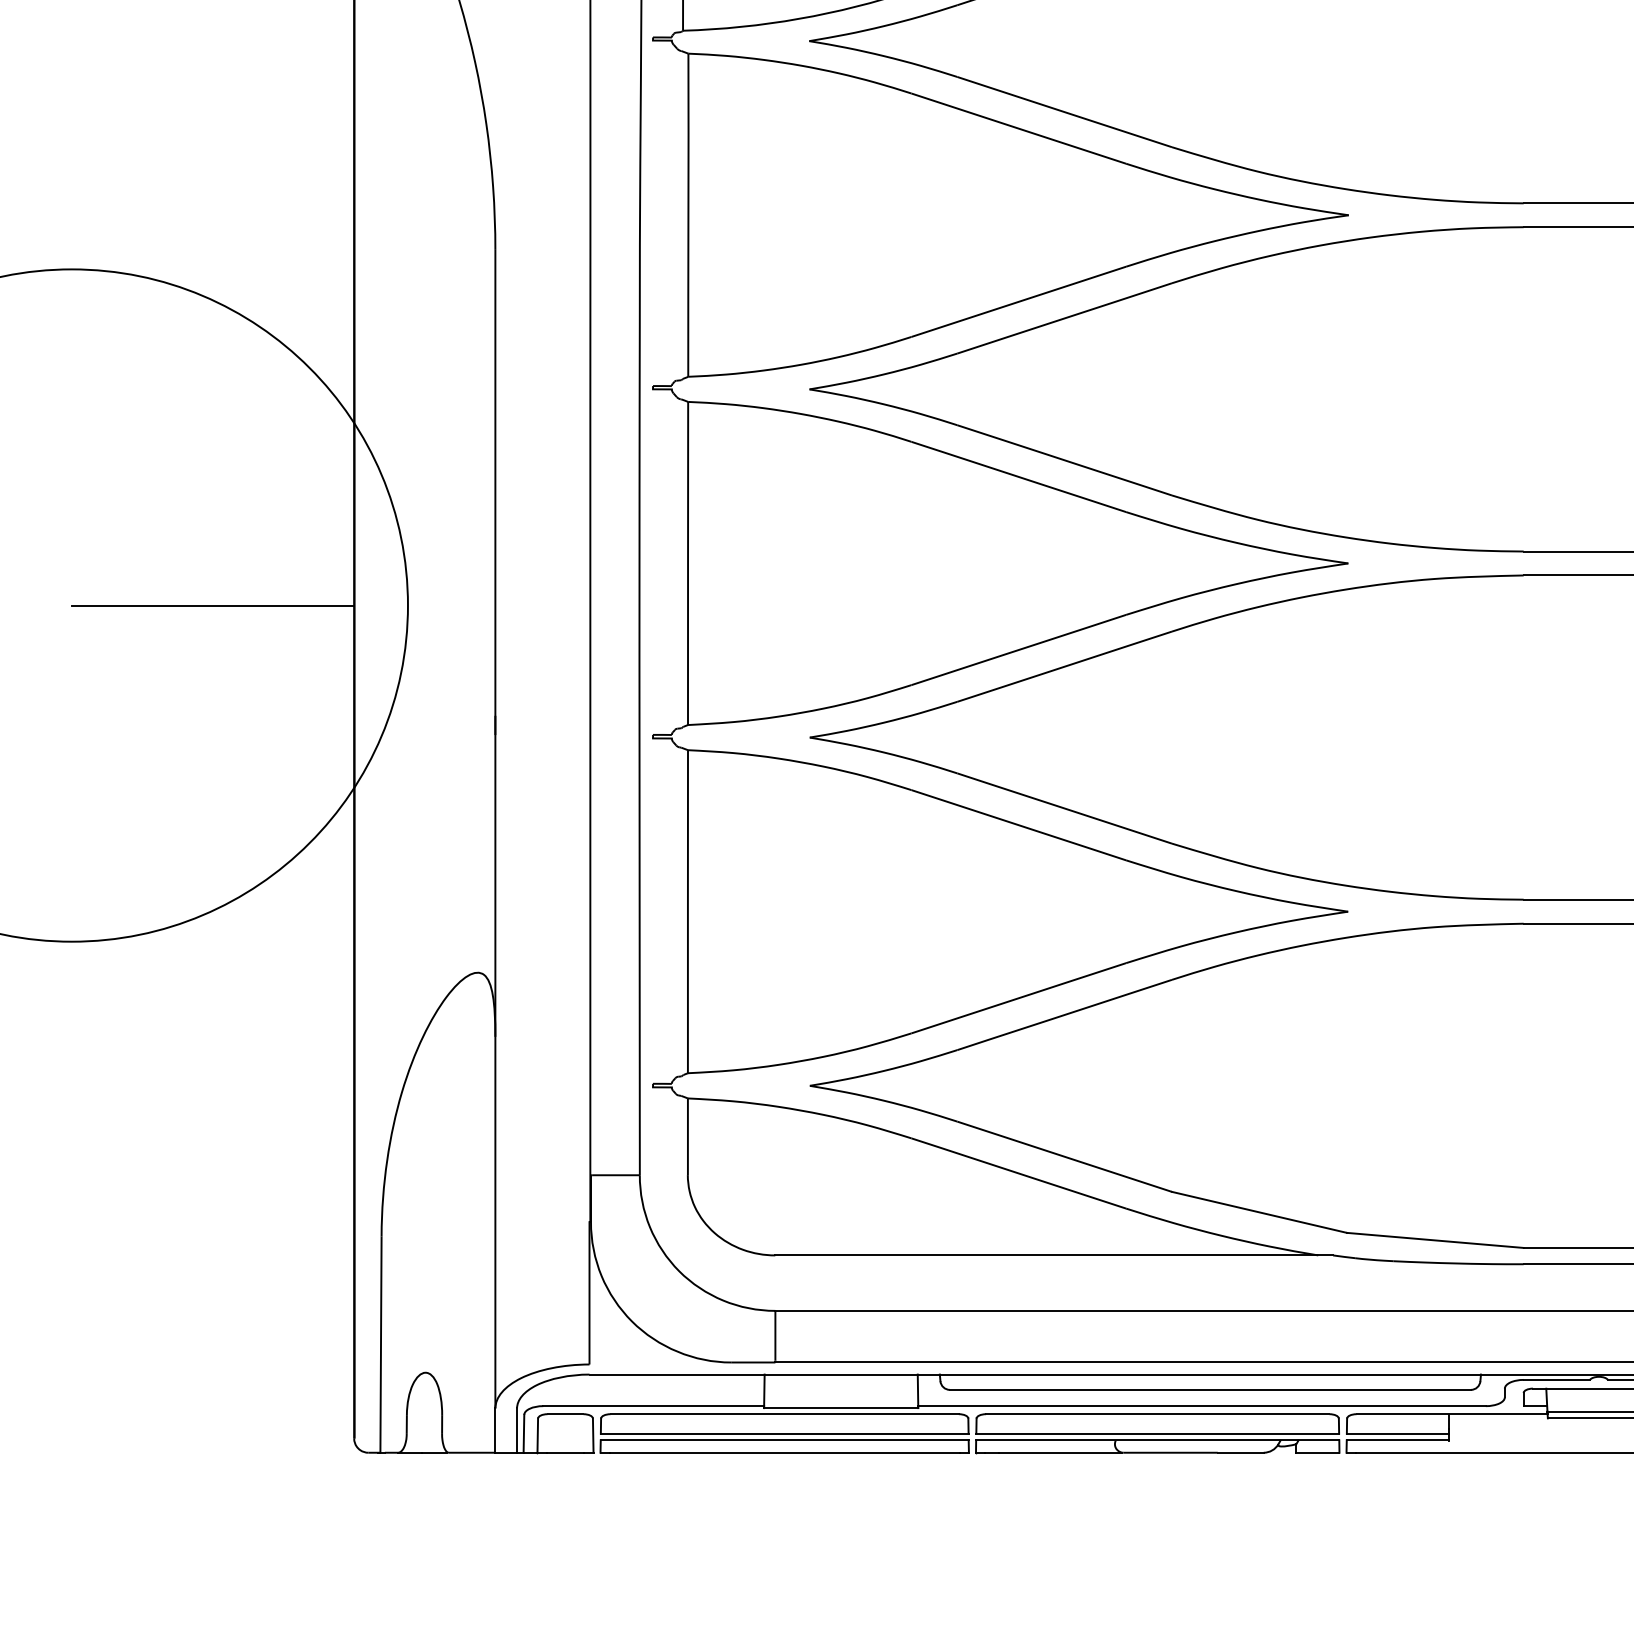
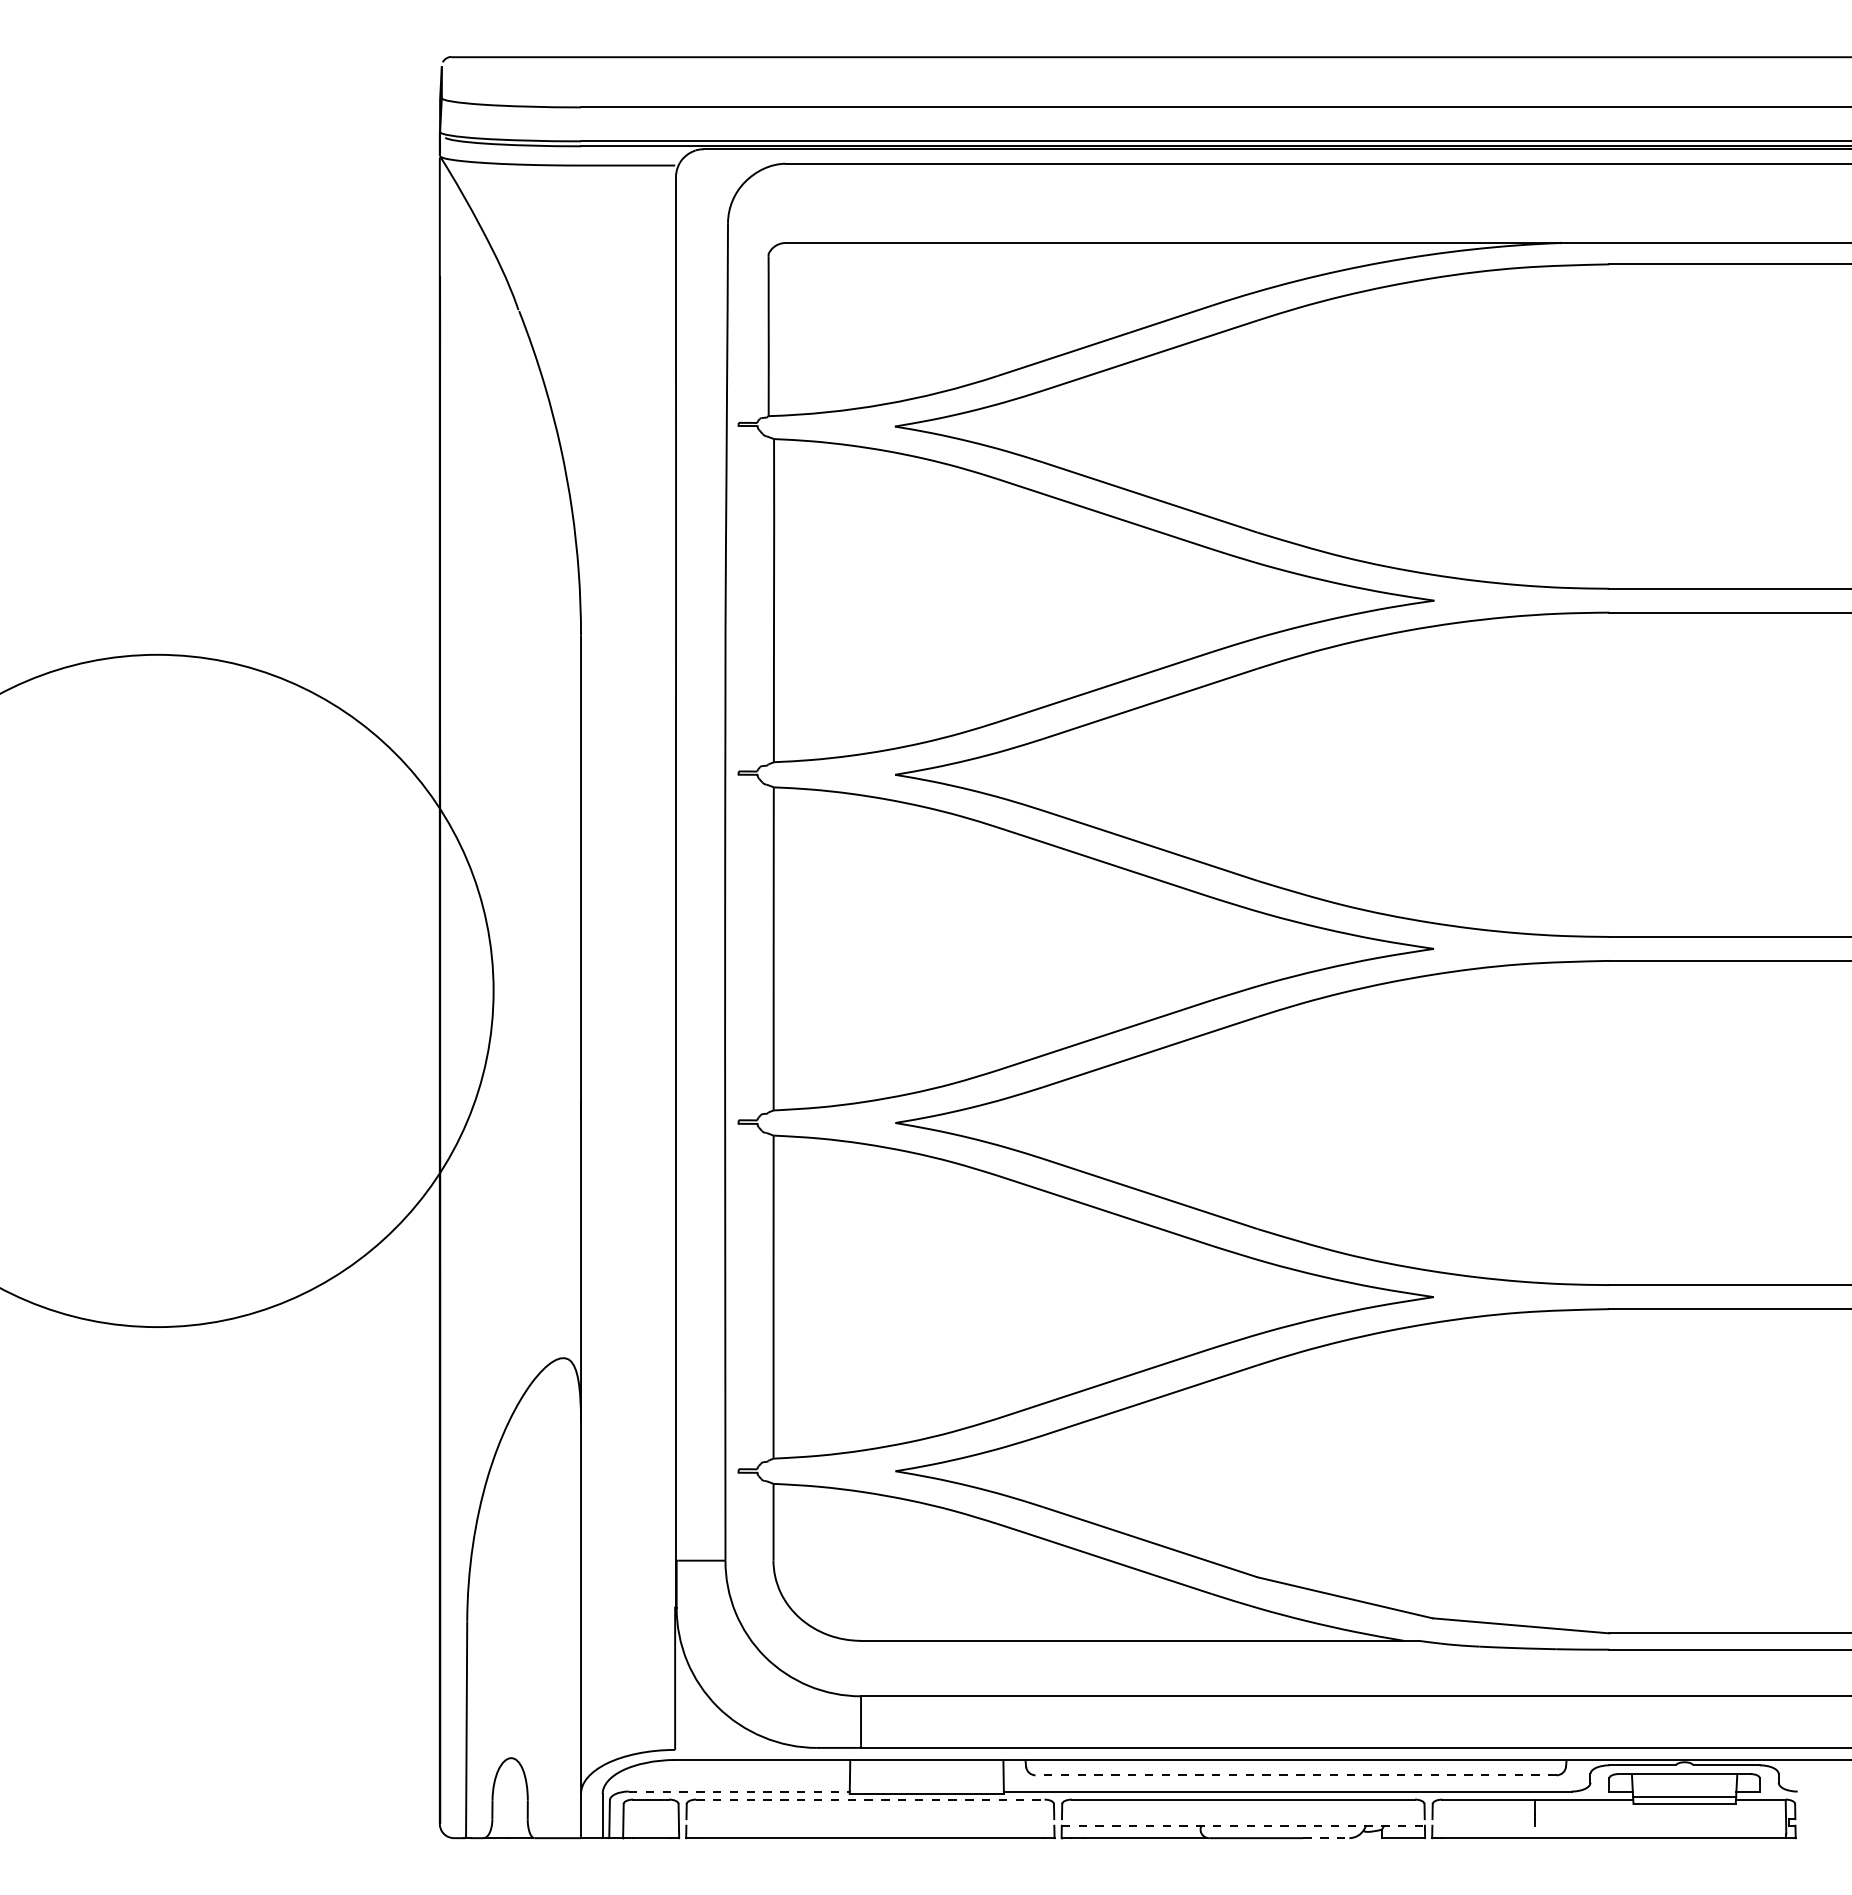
line: (212, 605) -> (298, 990), removed
line: (1210, 1390) -> (1296, 1775), solid -> dashed
line: (653, 1406) -> (739, 1791), solid -> dashed
line: (784, 1414) -> (870, 1799), solid -> dashed
line: (784, 1434) -> (870, 1819), removed
line: (1156, 1434) -> (1242, 1819), removed
line: (1397, 1434) -> (1483, 1819), removed
line: (784, 1440) -> (870, 1825), removed
line: (1157, 1440) -> (1243, 1825), solid -> dashed
line: (1397, 1440) -> (1483, 1825), removed
line: (1240, 1453) -> (1326, 1838), solid -> dashed

